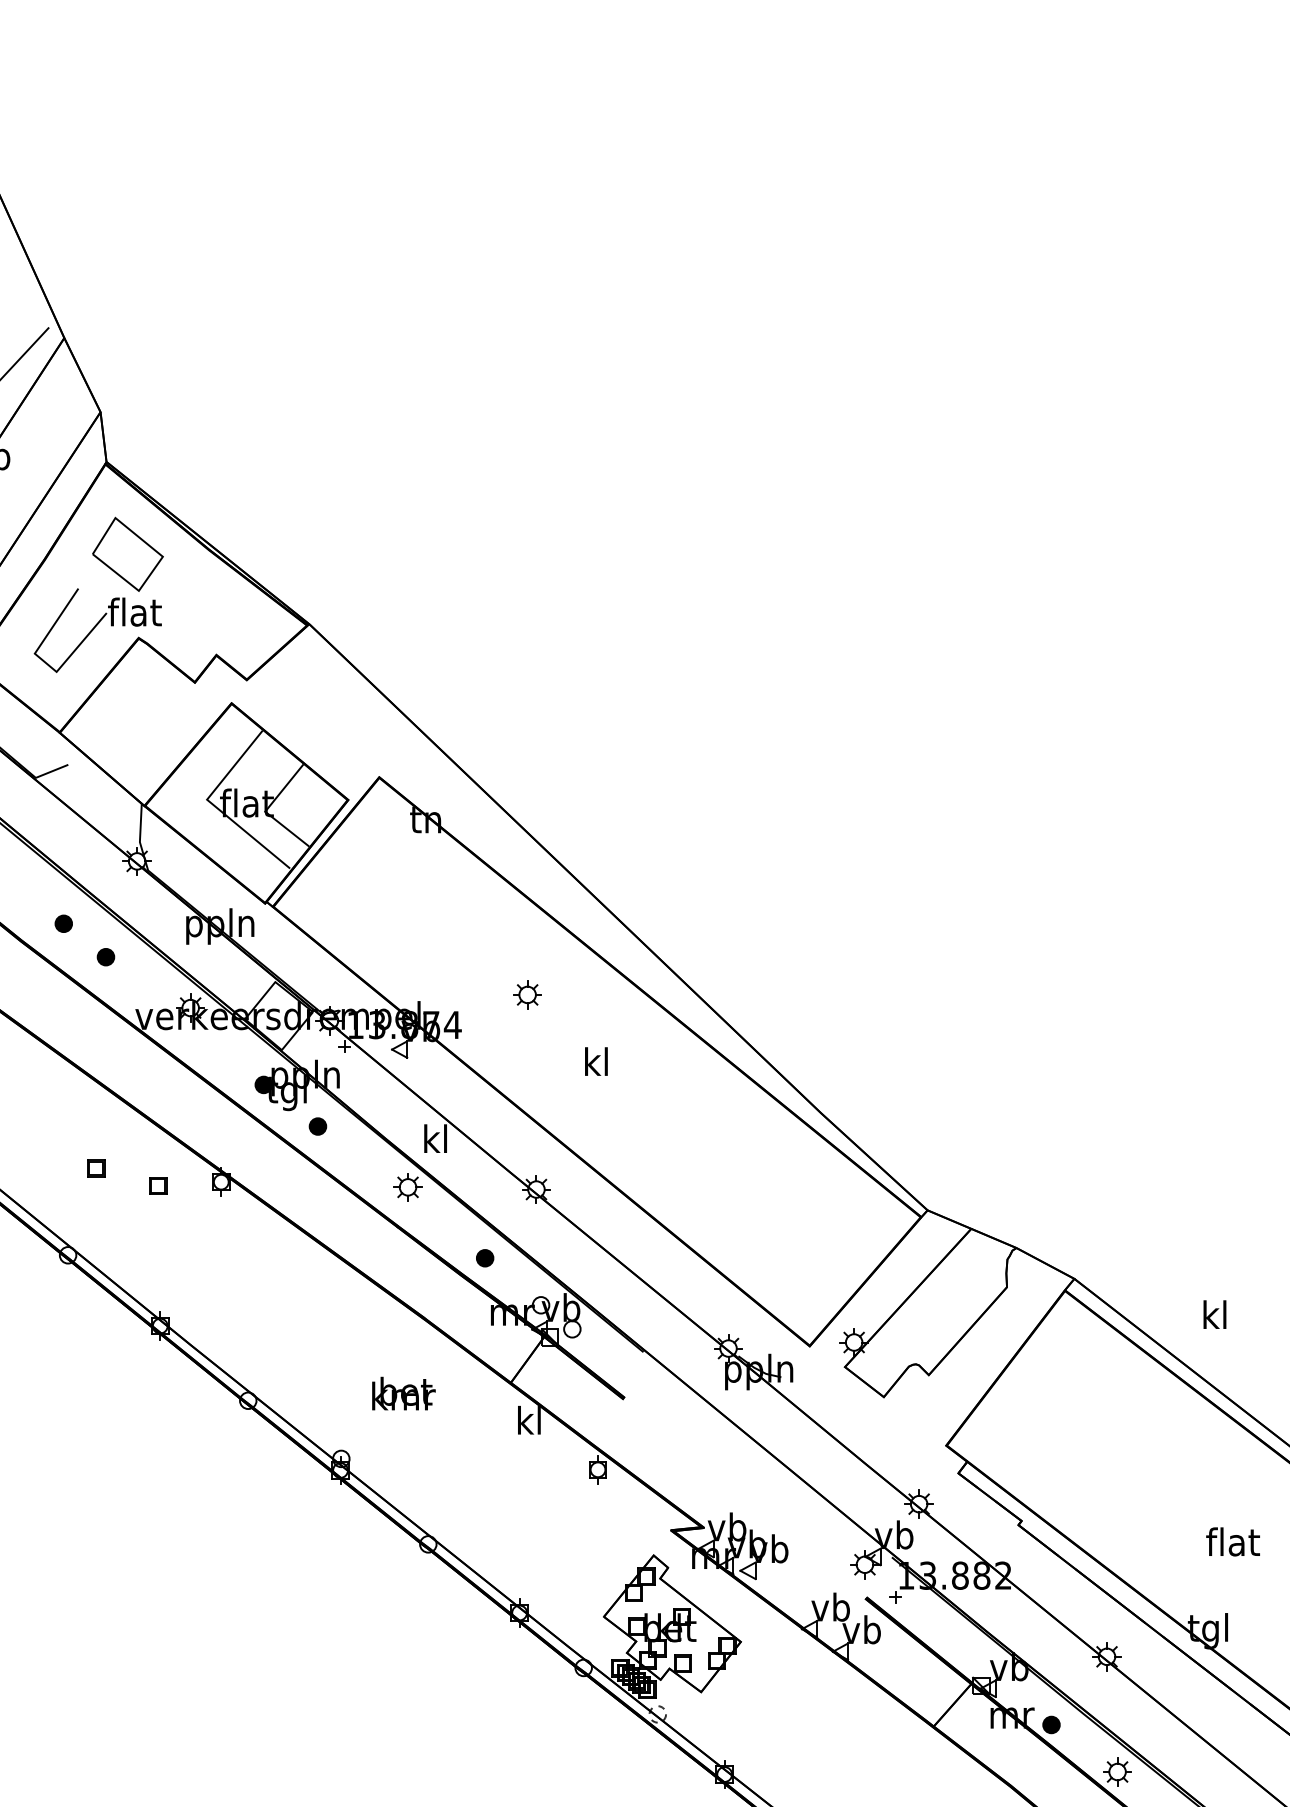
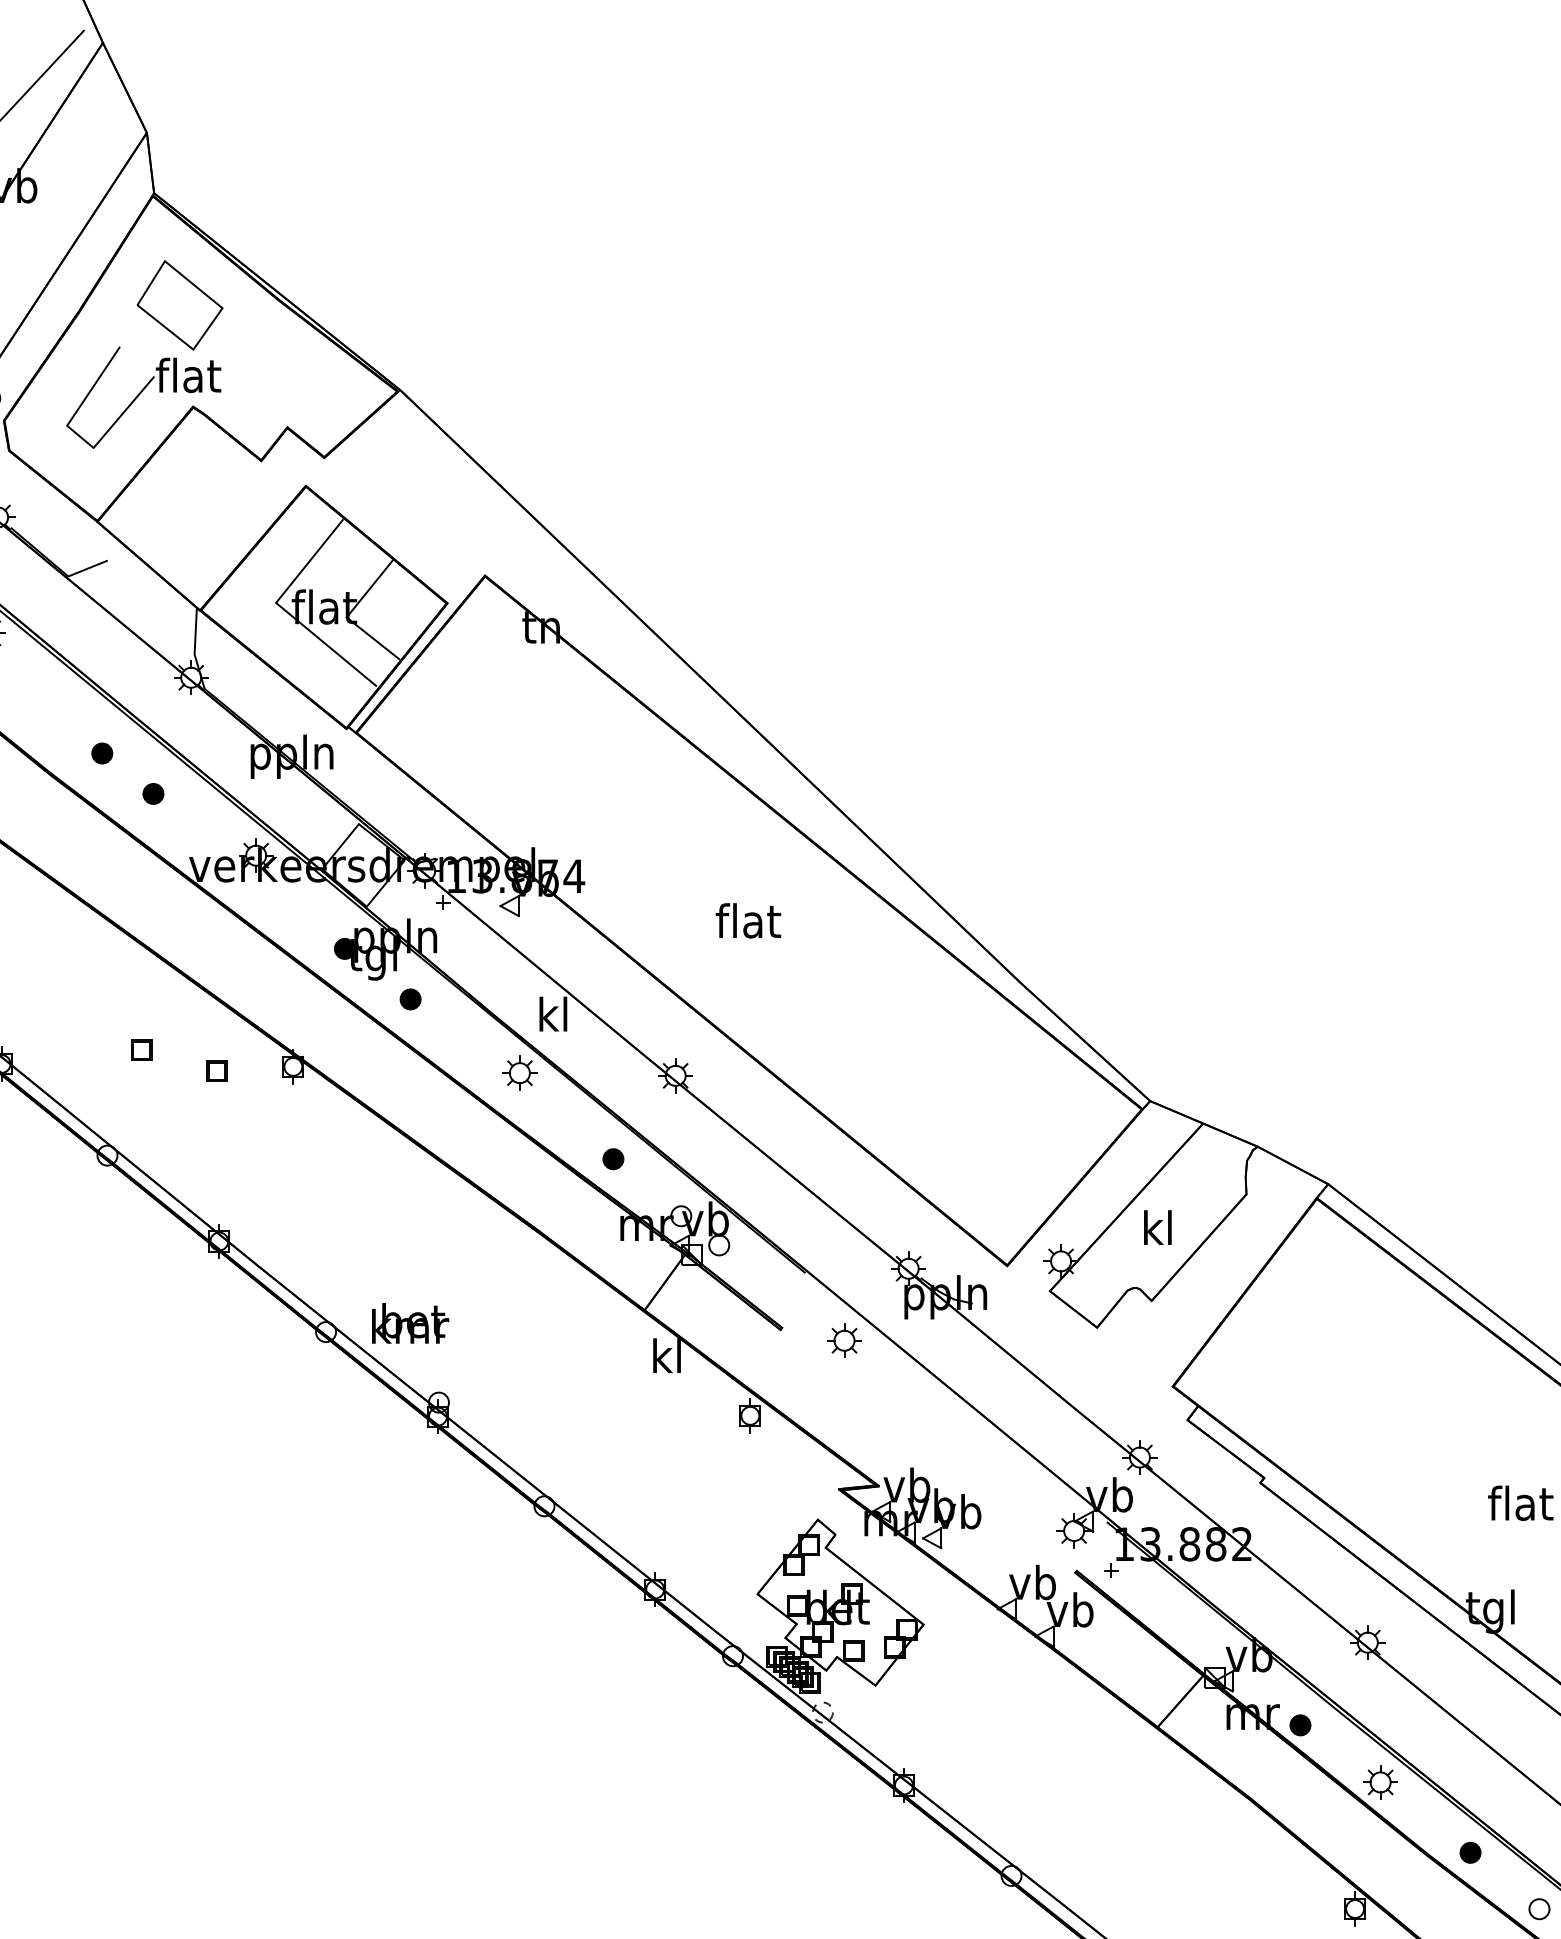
part: (527, 994) -> (844, 1340), moved
text: (596, 1061) -> (748, 920), kl -> flat
text: (1214, 1314) -> (1157, 1227), moved
text: (403, 1393) -> (410, 1323), moved

